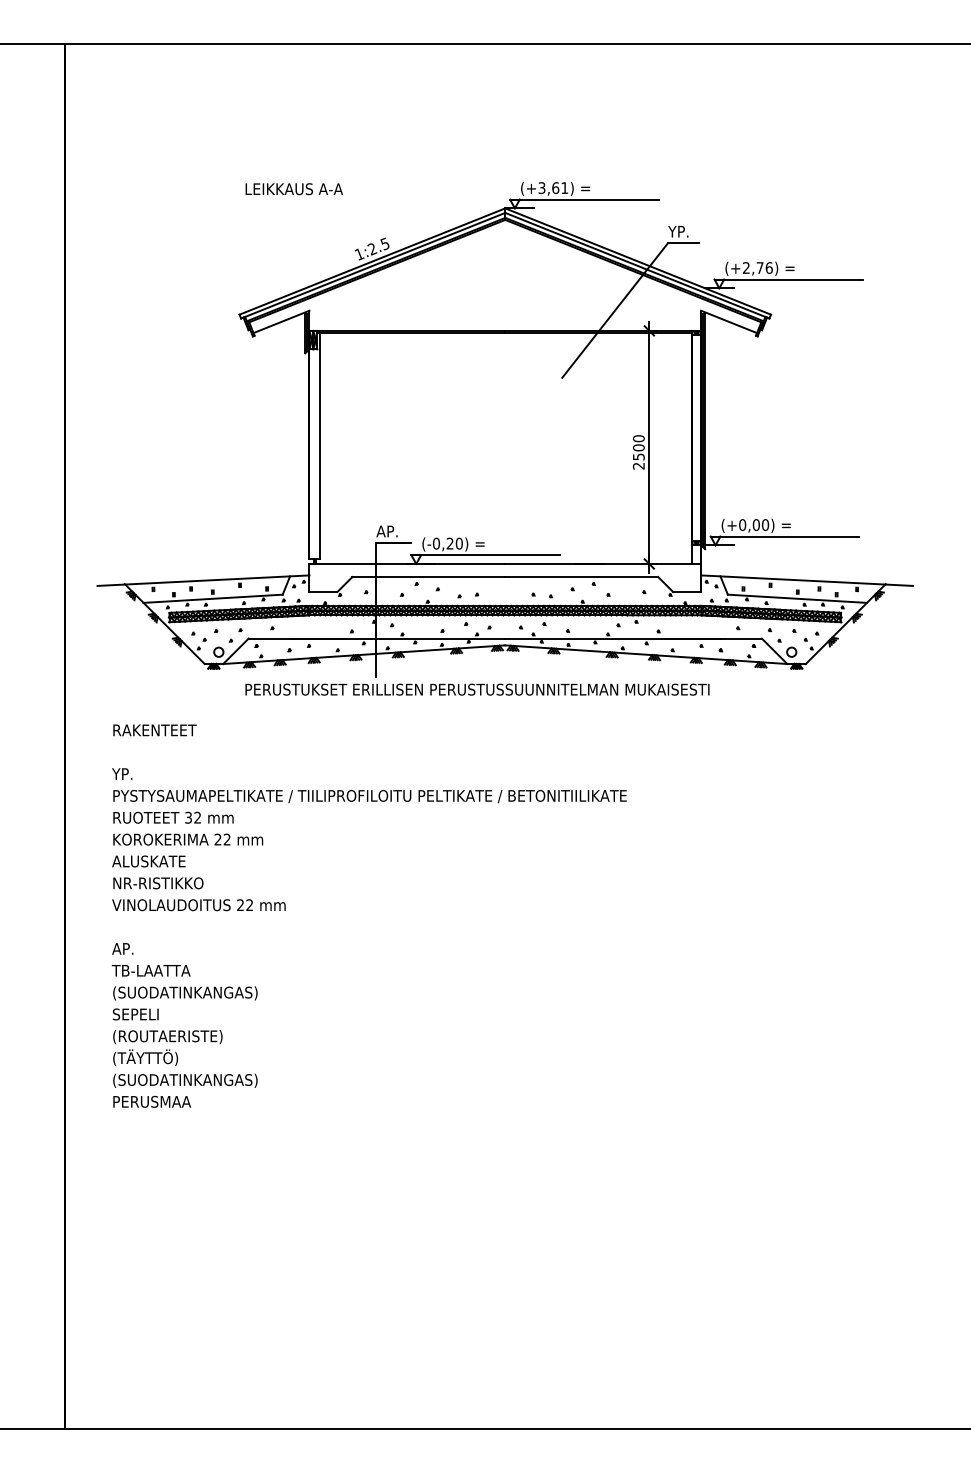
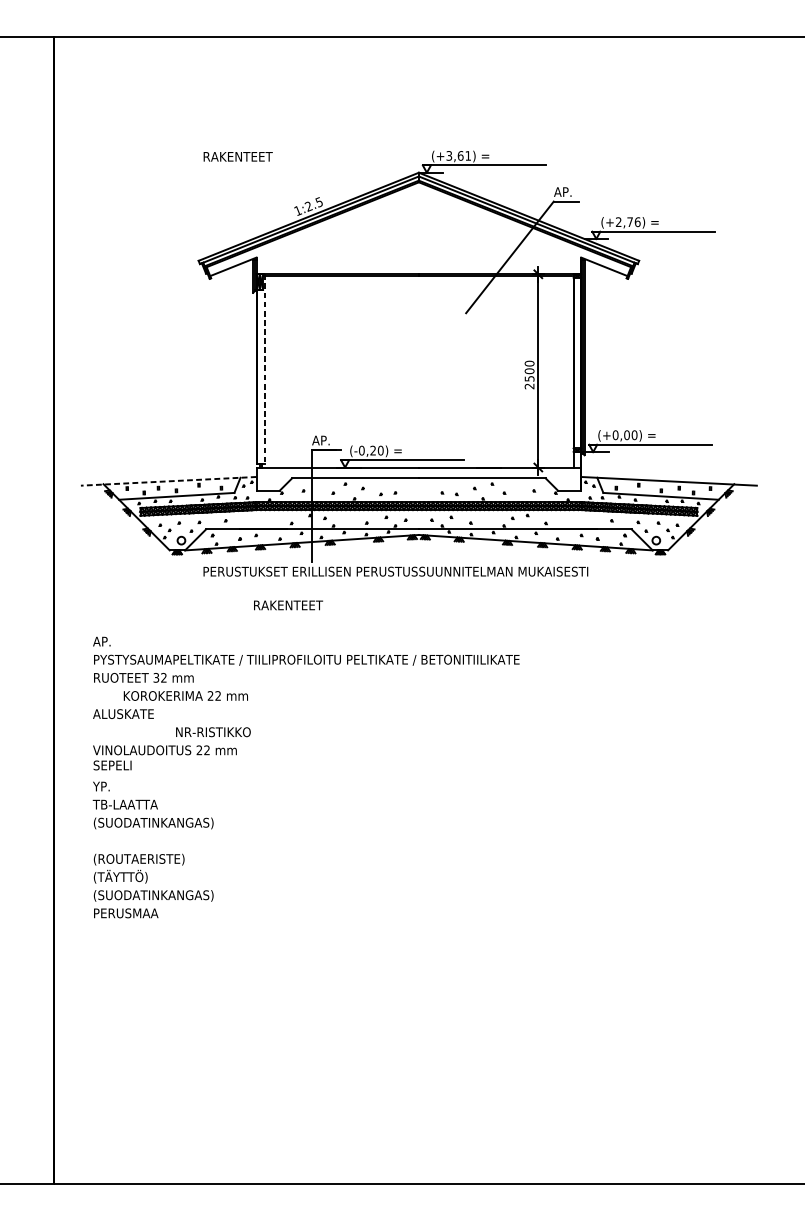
text: (294, 189) -> (244, 157), LEIKKAUS A-A -> RAKENTEET
text: (678, 231) -> (562, 191), YP. -> AP.
line: (320, 445) -> (265, 369), solid -> dashed
line: (203, 580) -> (168, 481), solid -> dashed
text: (154, 730) -> (288, 605), moved
text: (122, 773) -> (101, 641), YP. -> AP.
text: (188, 839) -> (186, 695), moved
text: (158, 883) -> (213, 732), moved
text: (122, 948) -> (101, 786), AP. -> YP.
text: (135, 1014) -> (112, 765), moved

